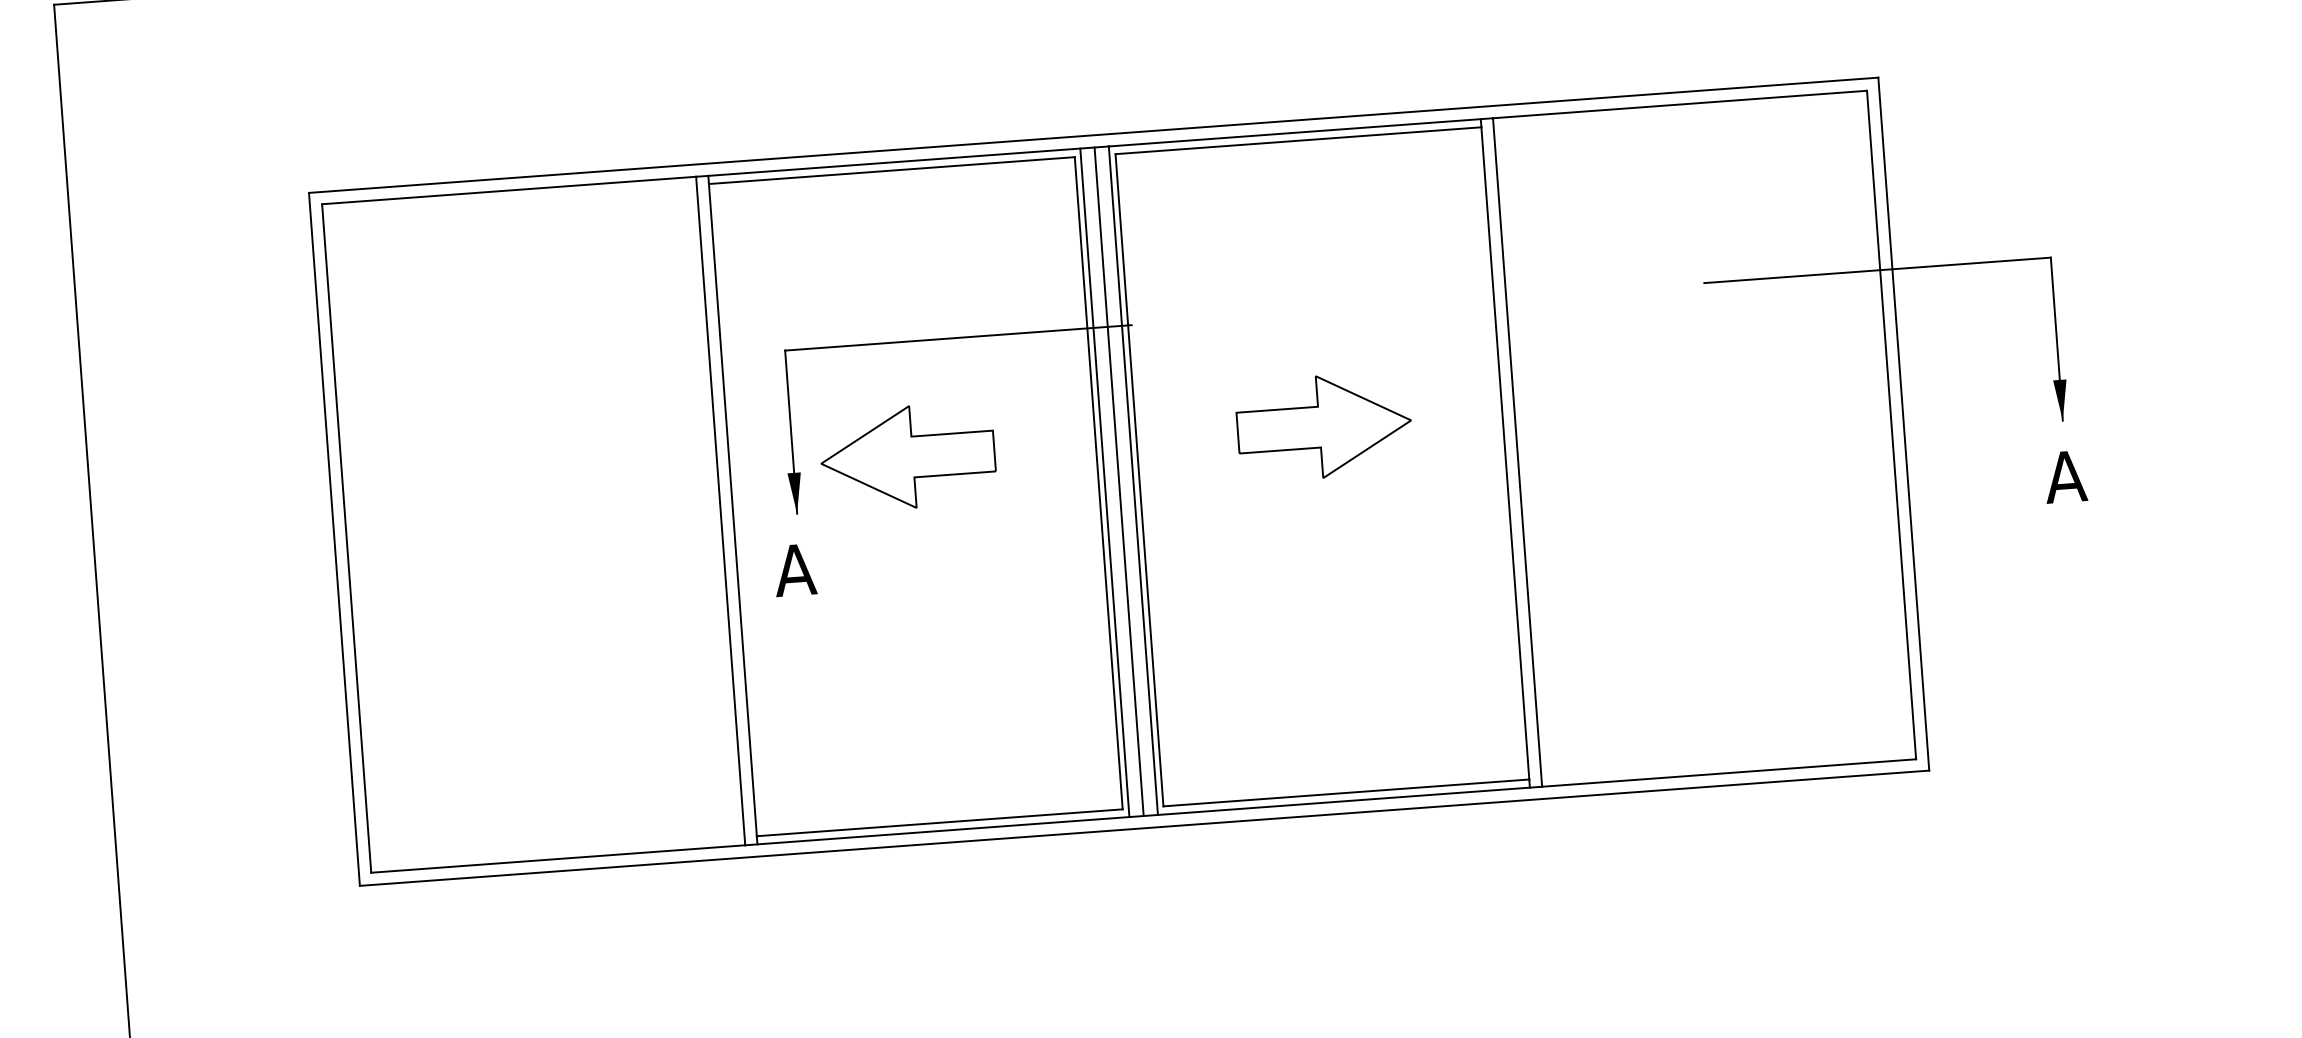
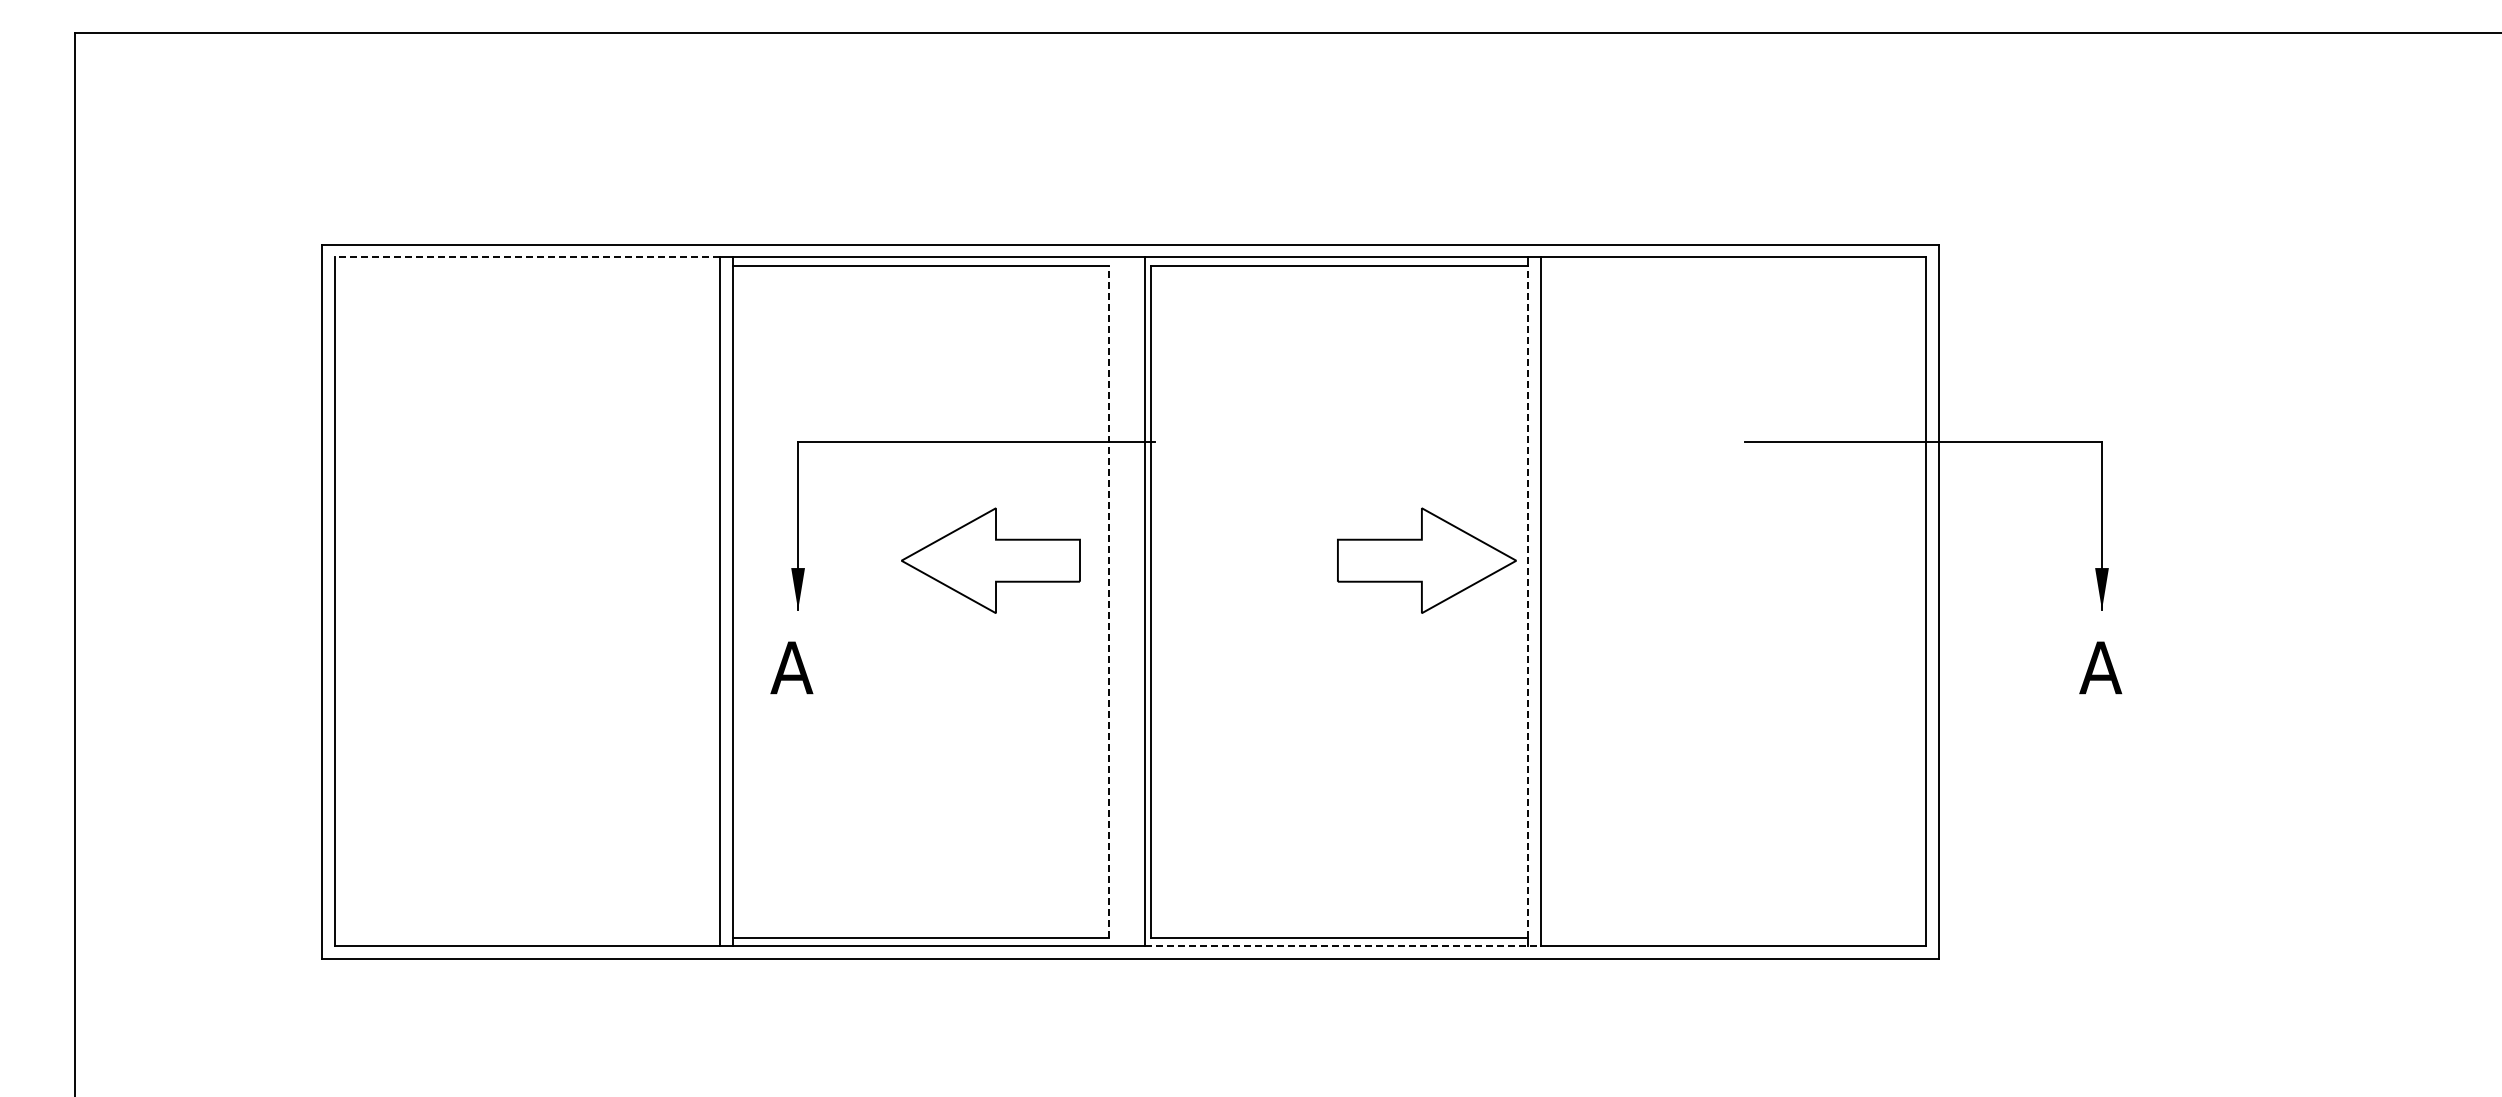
line: (509, 190) -> (527, 257), solid -> dashed
part: (1323, 426) -> (1426, 560), moved
line: (1505, 453) -> (1528, 601), solid -> dashed
part: (907, 457) -> (990, 560), moved
line: (1119, 481) -> (1130, 601), removed
line: (1104, 482) -> (1115, 601), removed
line: (1098, 483) -> (1109, 601), solid -> dashed
line: (1350, 800) -> (1343, 945), solid -> dashed

